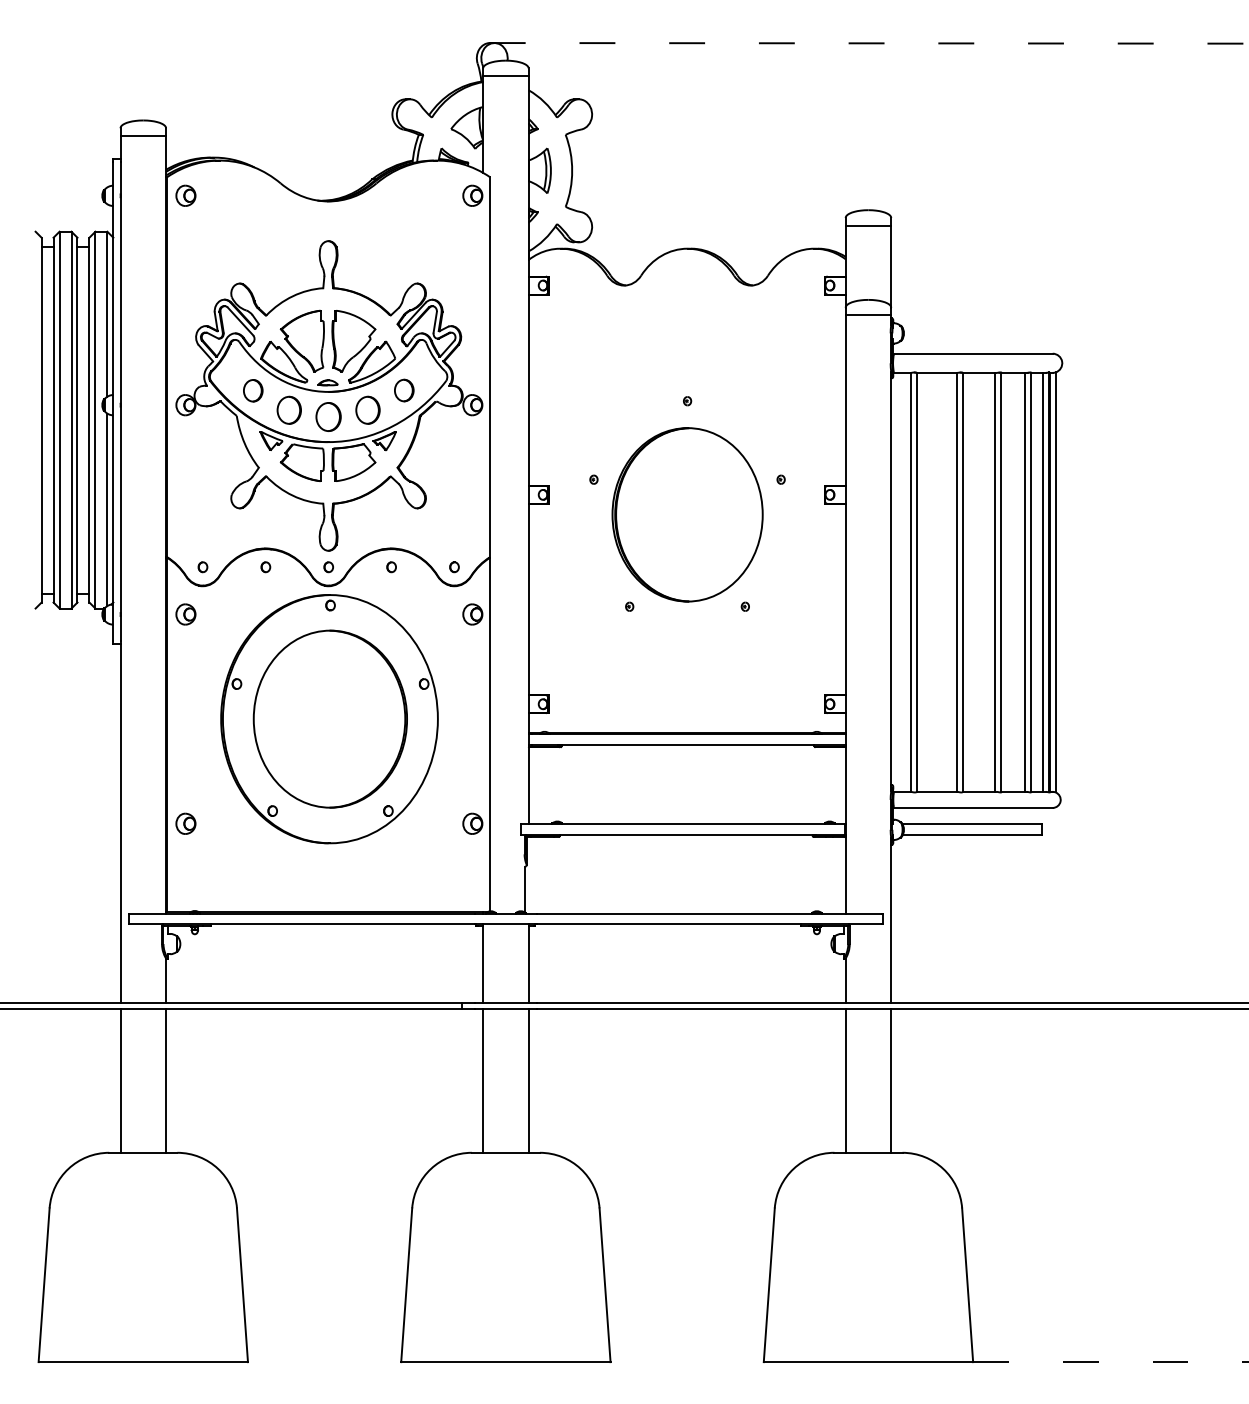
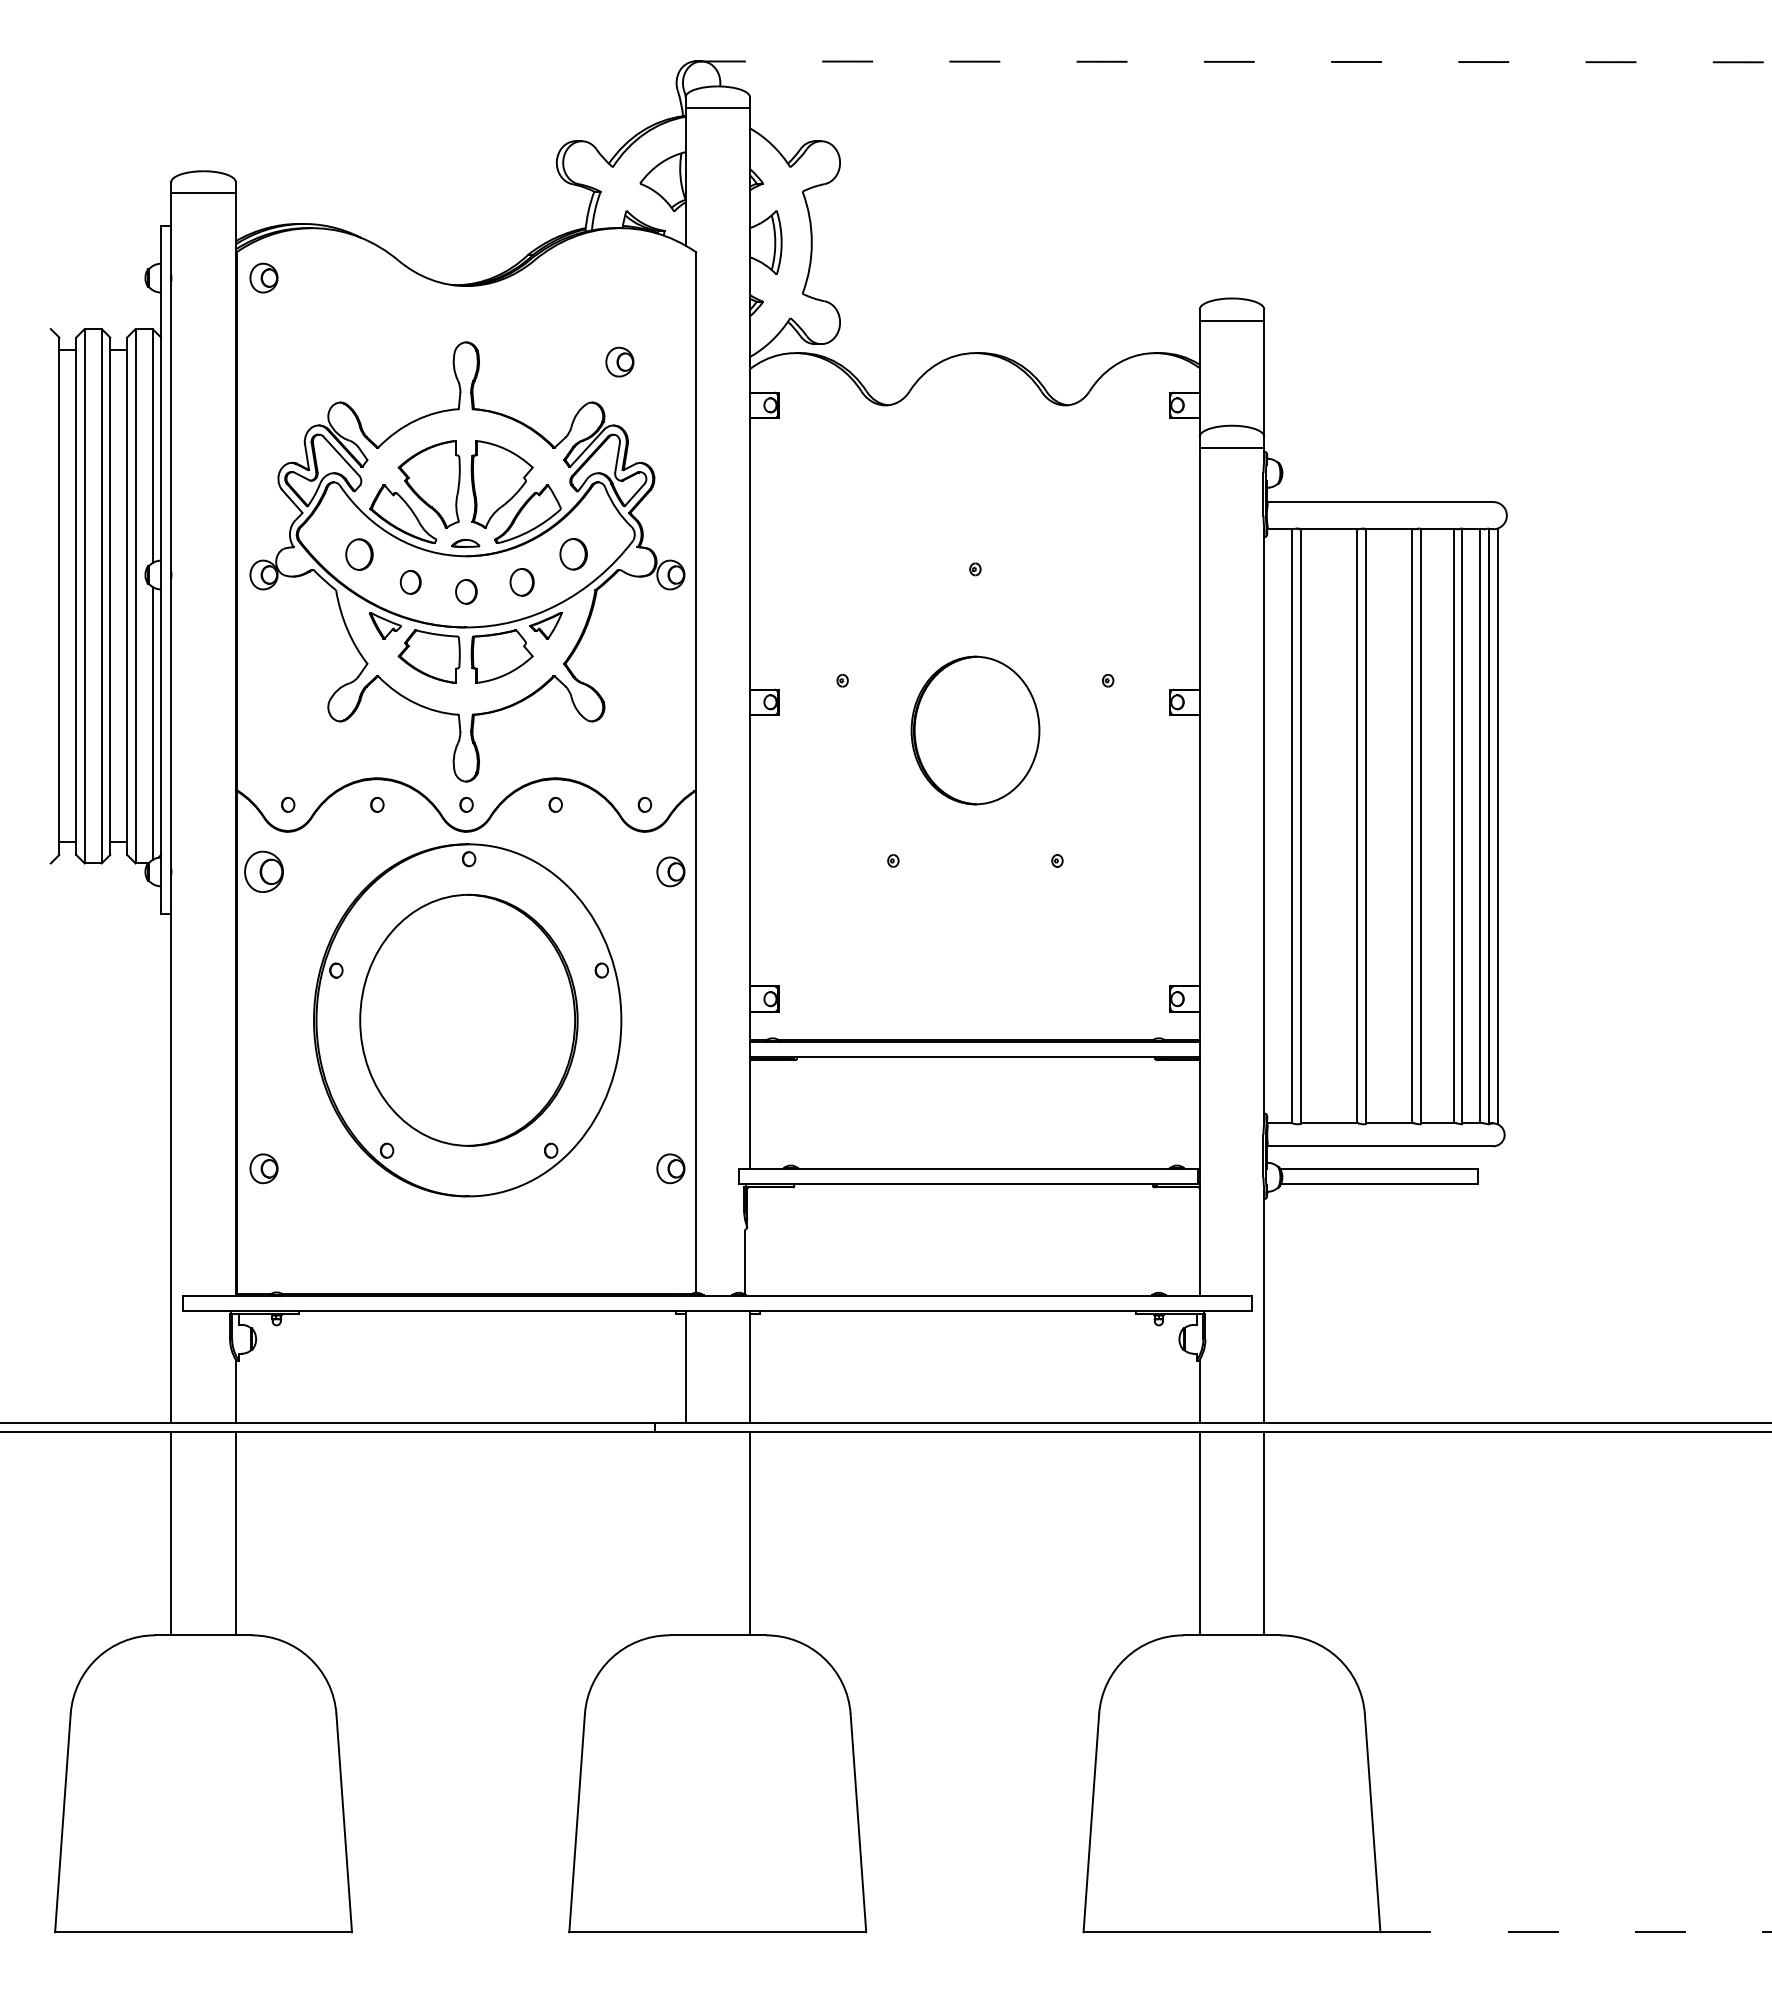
part: (472, 195) -> (619, 361), moved
part: (289, 410) -> (410, 582), size x0.6
part: (367, 410) -> (521, 582), size x0.7
part: (328, 416) -> (466, 591), size x0.6
part: (687, 514) -> (975, 730), size x0.6
part: (185, 614) -> (263, 871), size x1.4
line: (483, 1080) -> (685, 1533), removed

